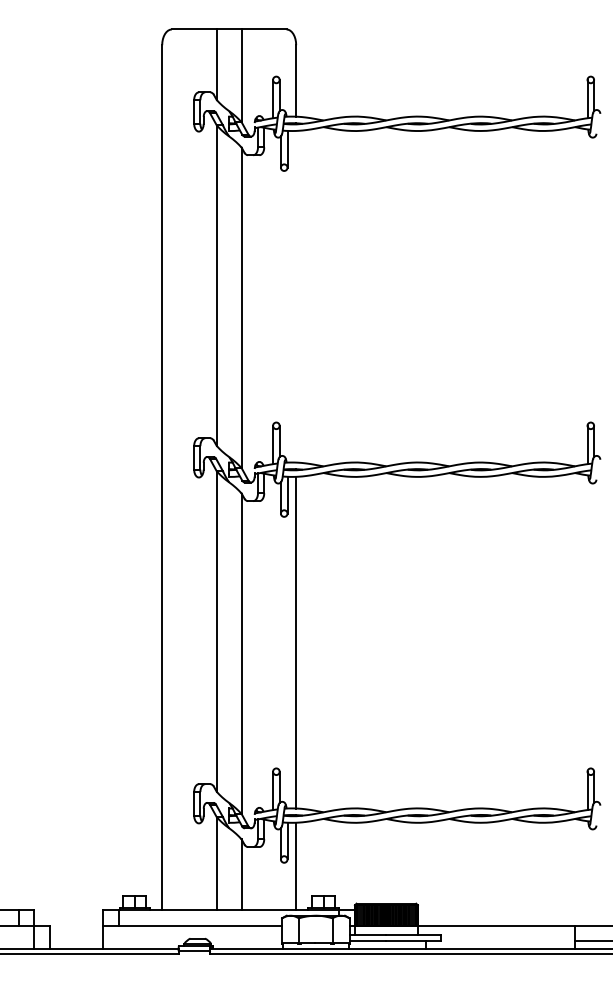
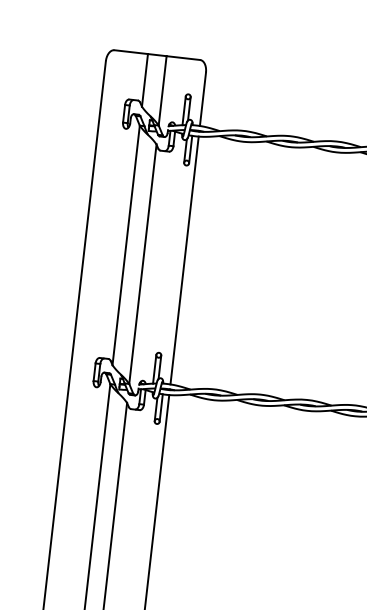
line: (296, 296) -> (184, 260), added

